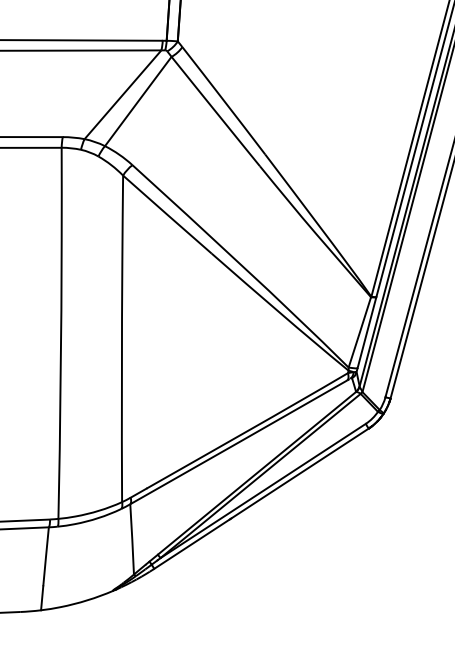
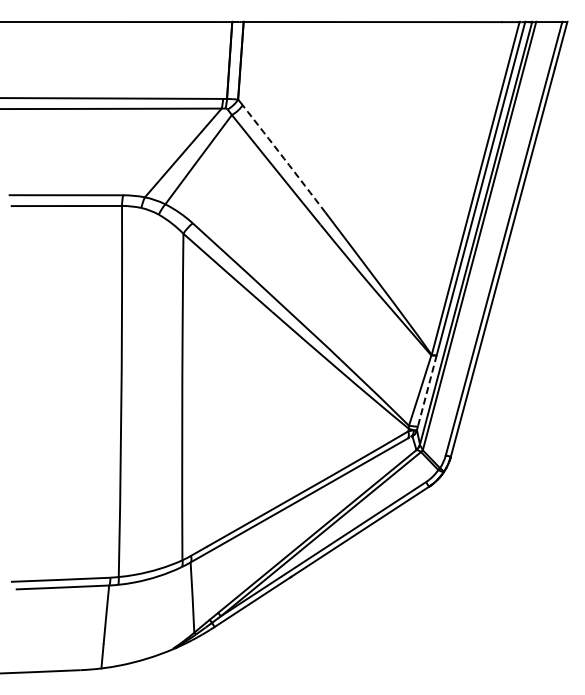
arc: (224, 100) -> (284, 158), solid -> dashed
line: (367, 332) -> (427, 390), solid -> dashed

